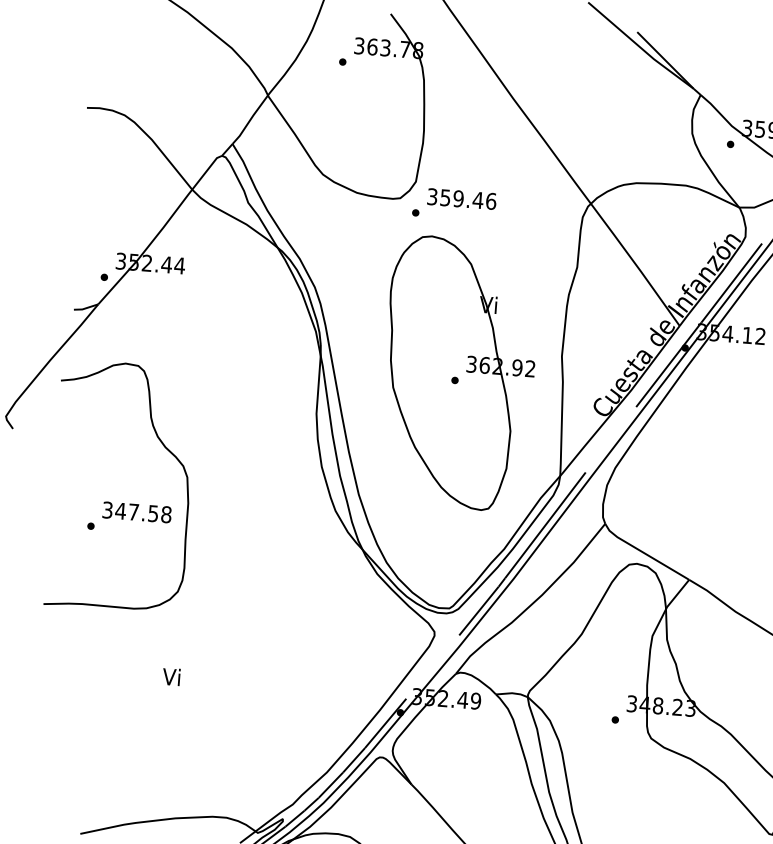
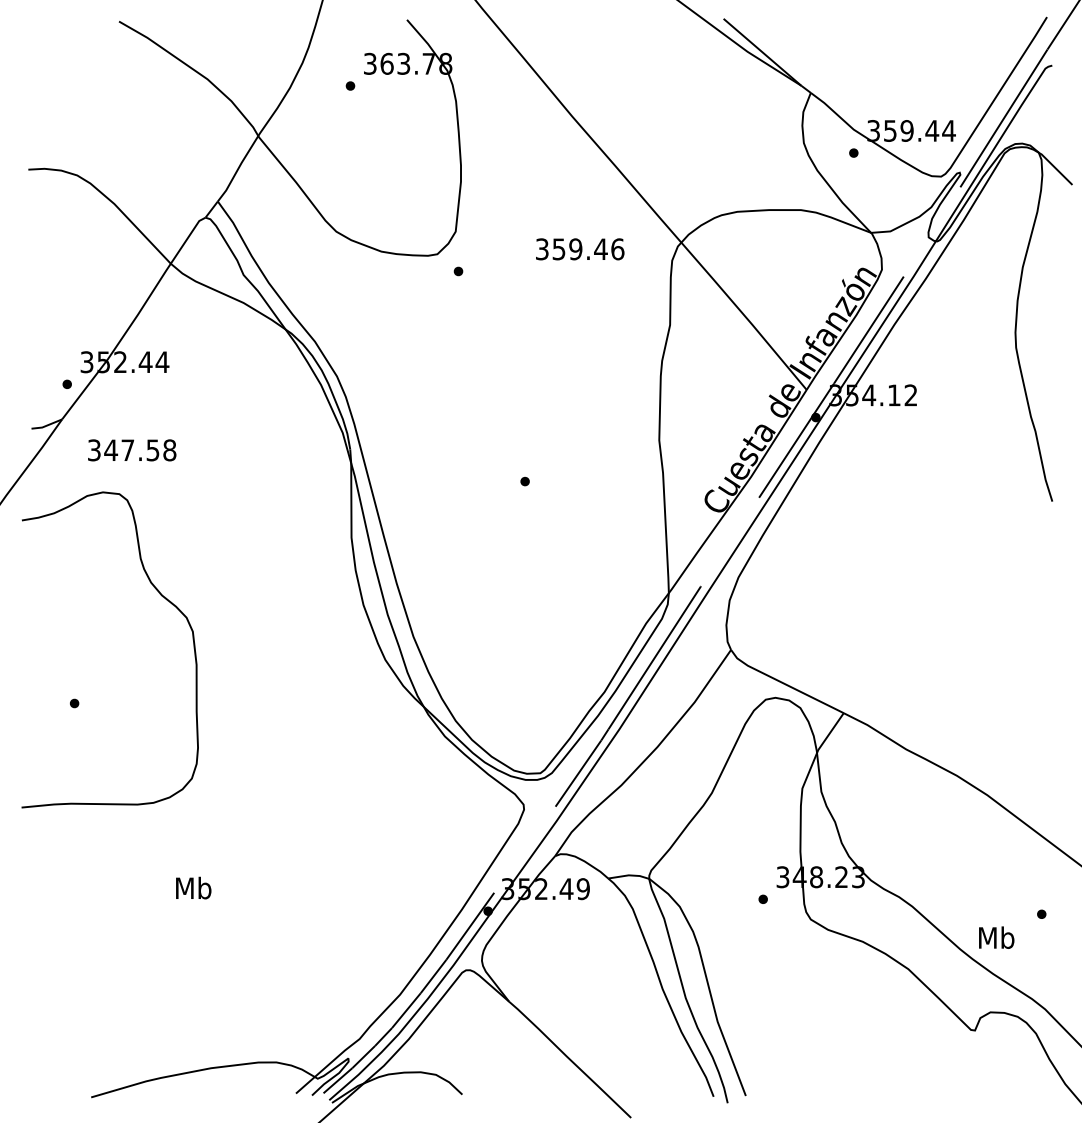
text: (462, 199) -> (580, 249), moved
part: (458, 373) -> (529, 472), removed
text: (137, 512) -> (132, 450), moved
text: (172, 676) -> (193, 887), Vi -> Mb

